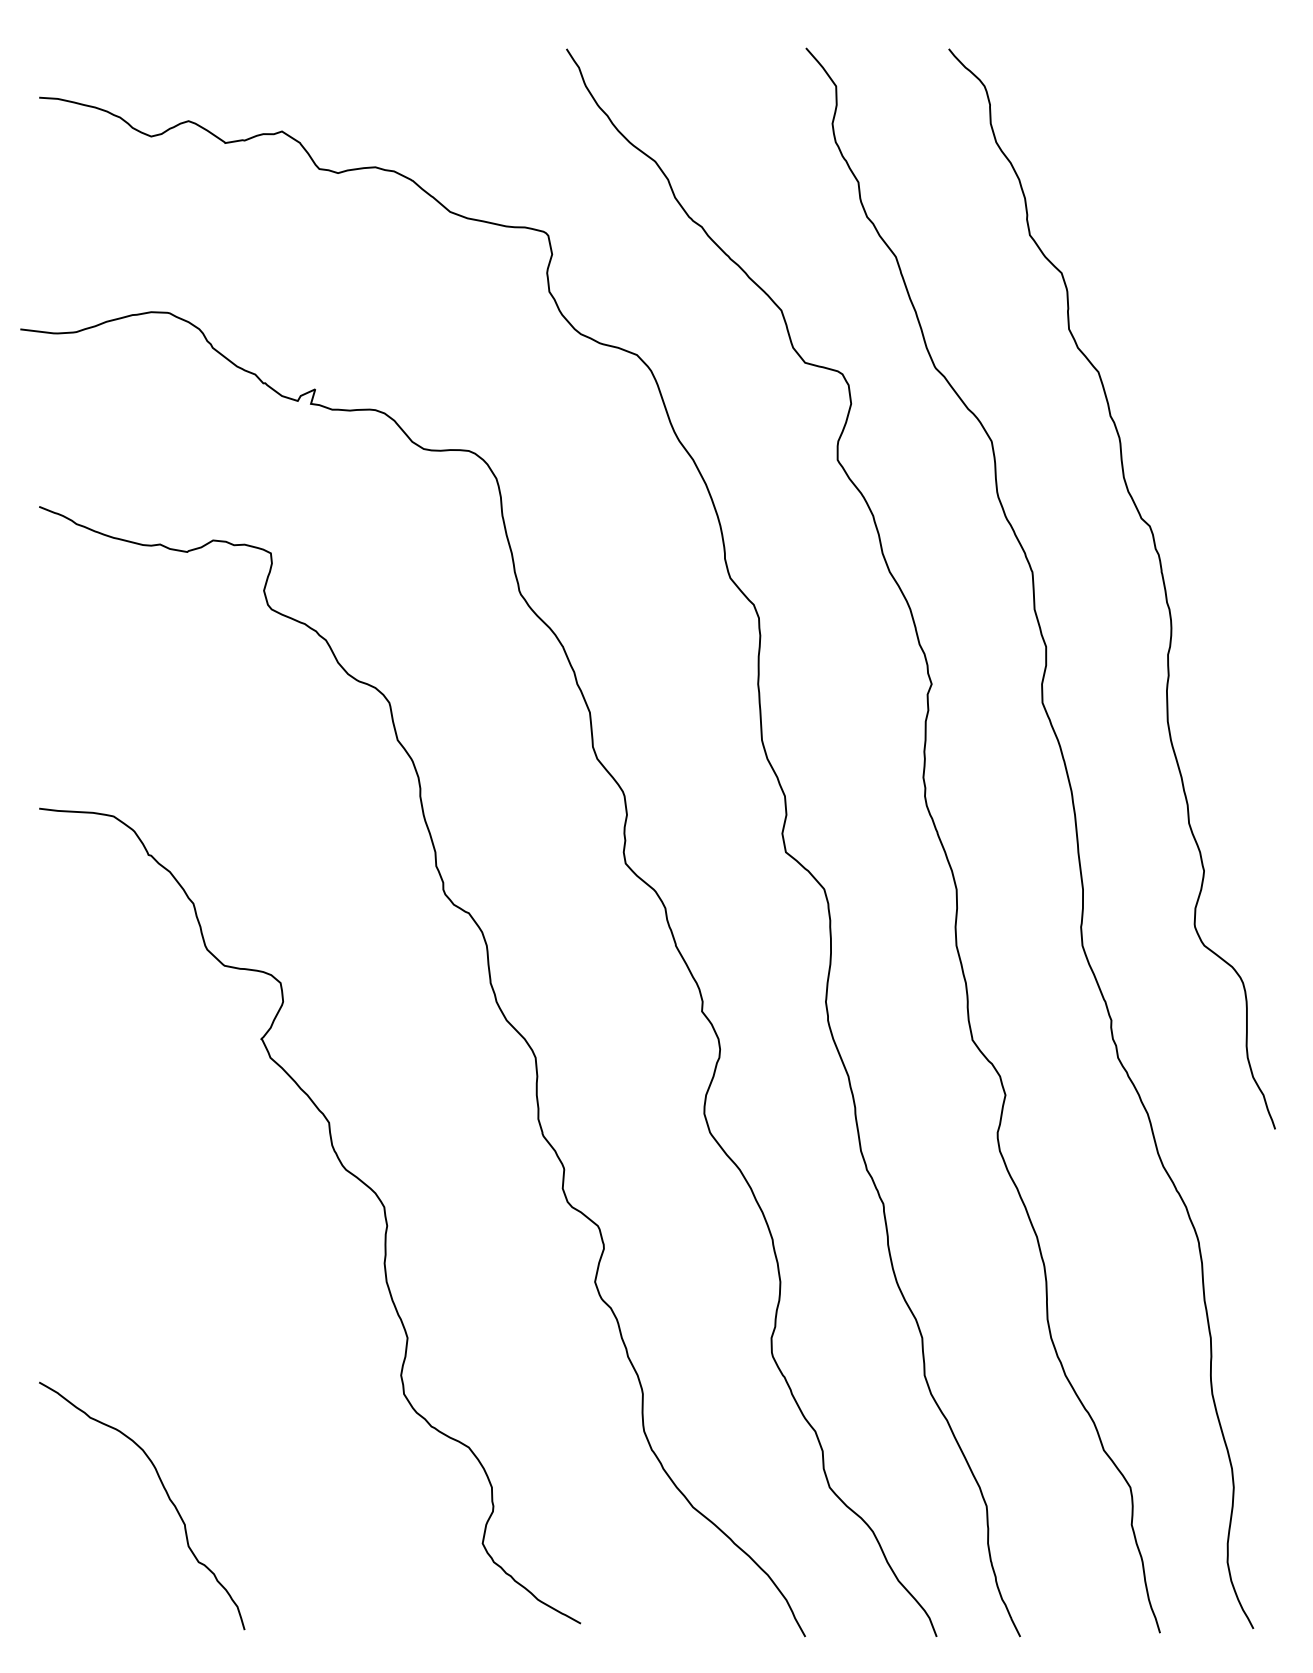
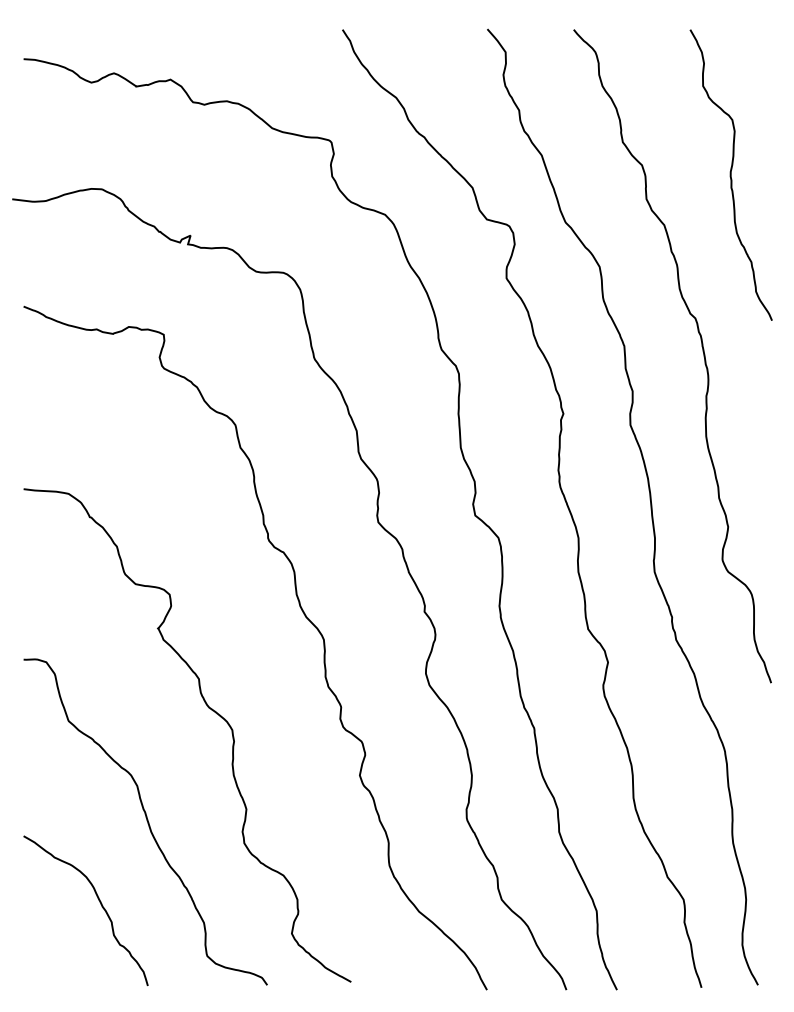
curve: (1207, 288) -> (730, 174), added
curve: (242, 1356) -> (146, 820), added

